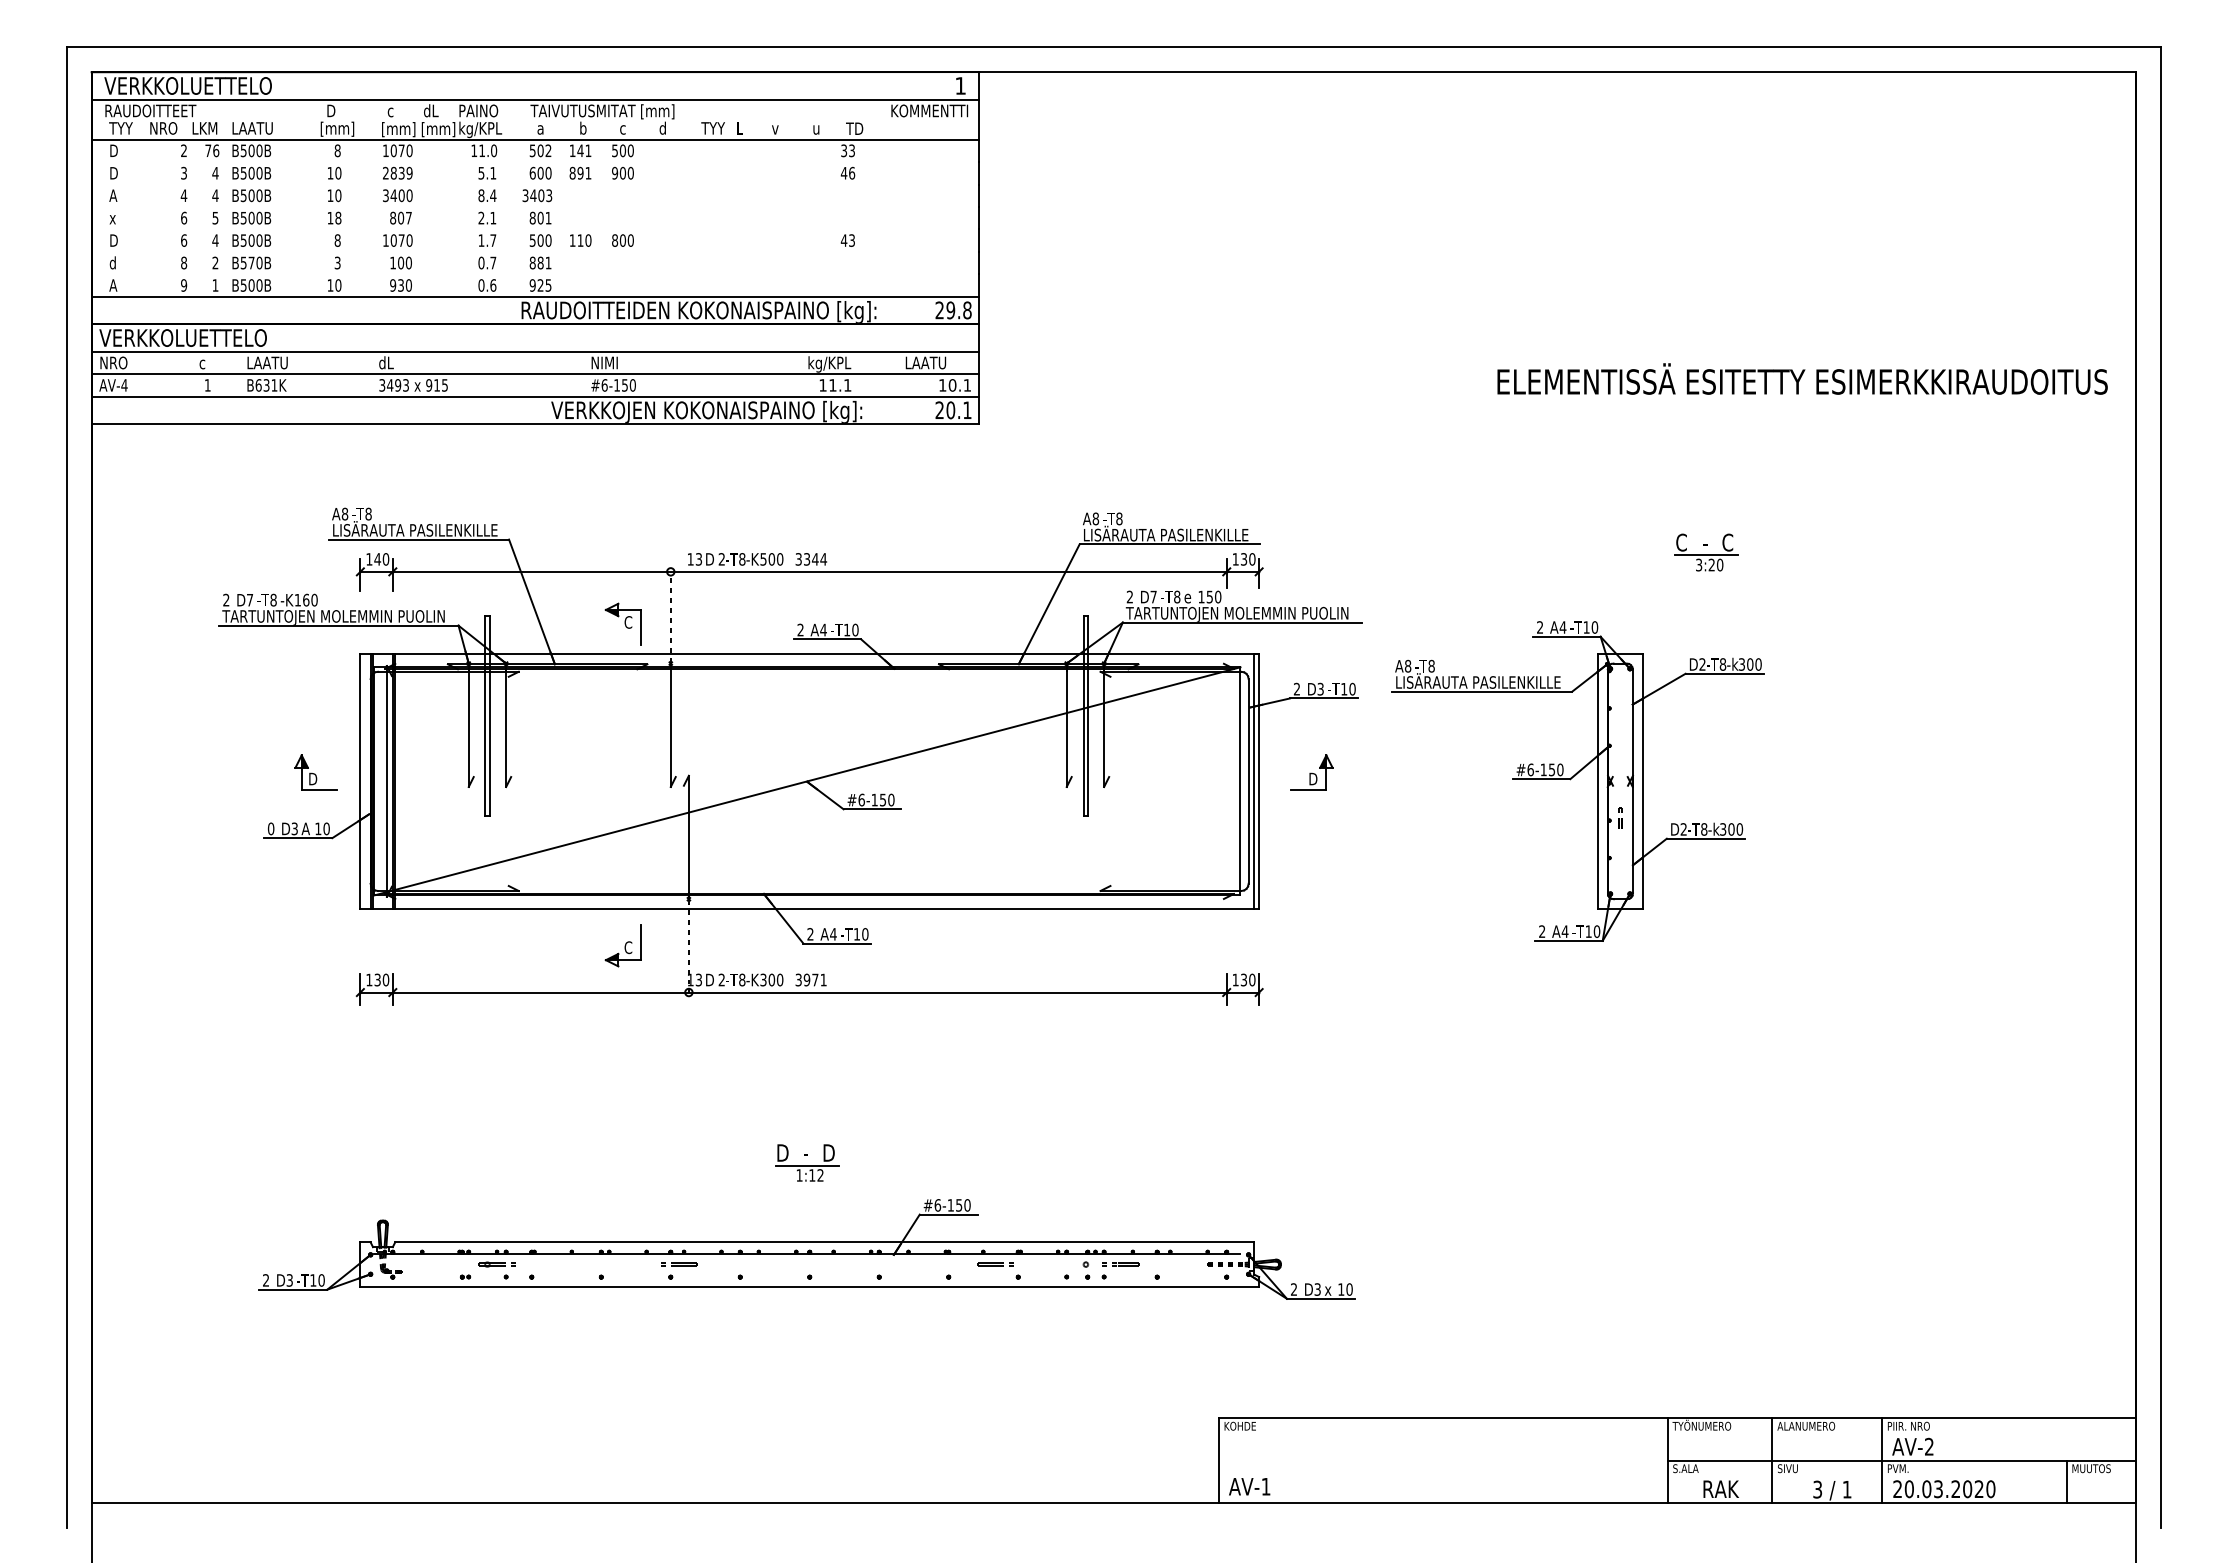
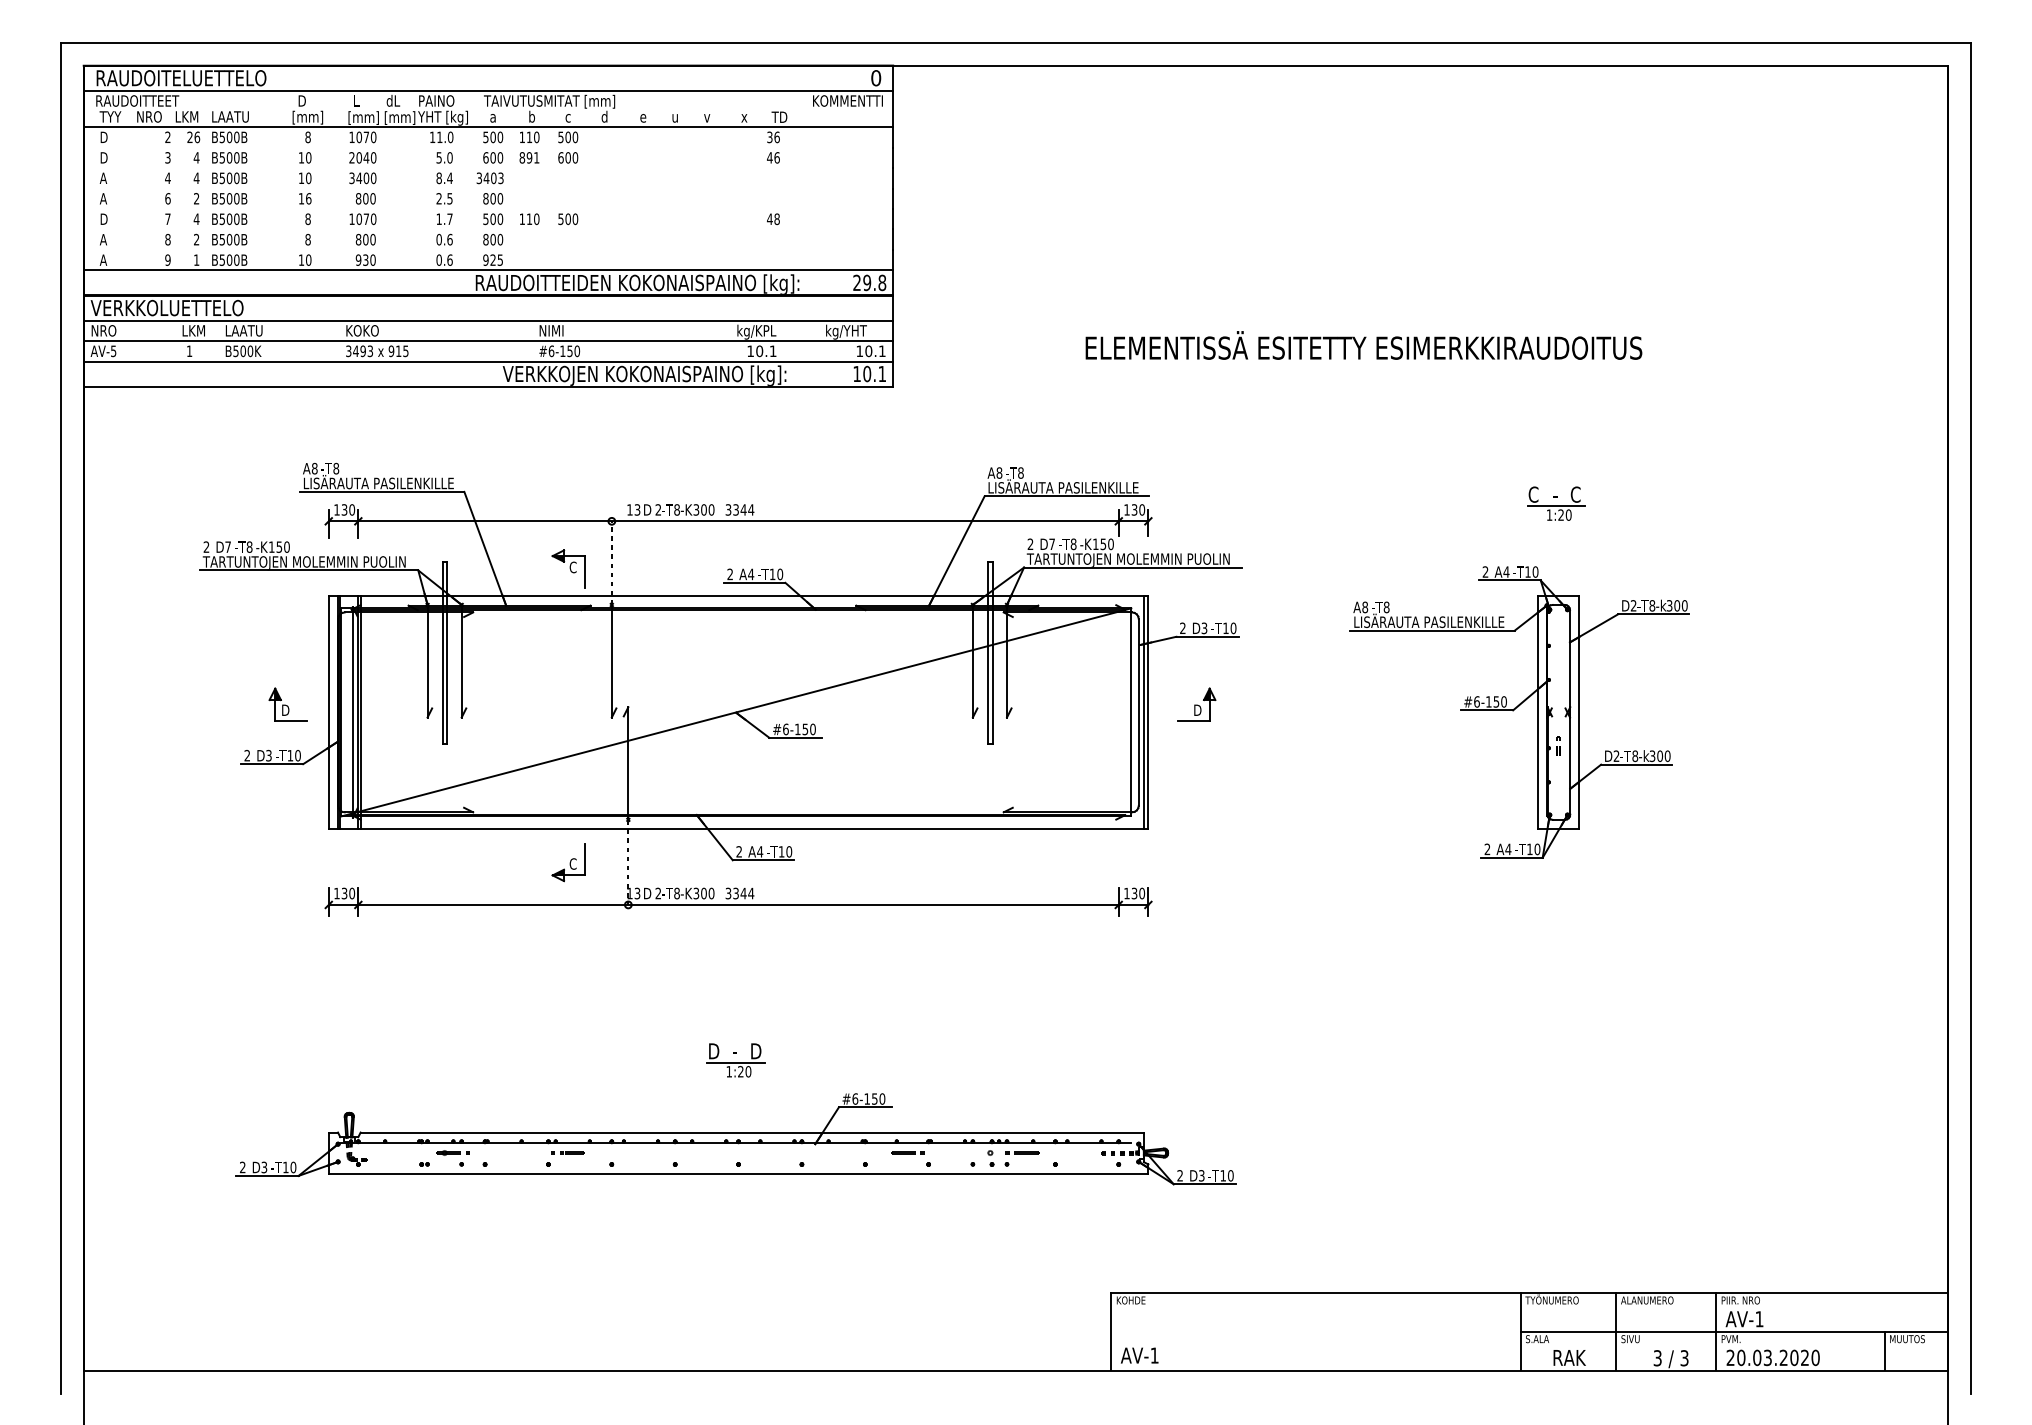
text: (197, 86) -> (180, 78), VERKKOLUETTELO -> RAUDOITELUETTELO
text: (961, 86) -> (876, 78), 1 -> 0
text: (390, 110) -> (356, 100), c -> L
text: (713, 127) -> (650, 116), TYY -> e
text: (739, 127) -> (674, 116), L -> u
text: (485, 129) -> (442, 117), kg/KPL -> YHT [kg]
text: (816, 130) -> (744, 118), u -> x
text: (207, 149) -> (189, 136), 76 -> 26
text: (548, 150) -> (500, 137), 502 -> 500
text: (583, 150) -> (532, 137), 141 -> 110
text: (851, 150) -> (776, 137), 33 -> 36
text: (401, 172) -> (366, 157), 2839 -> 2040
text: (492, 172) -> (449, 157), 5.1 -> 5.0
text: (614, 172) -> (560, 157), 900 -> 600
text: (113, 217) -> (103, 198), x -> A
text: (215, 217) -> (196, 198), 5 -> 2
text: (338, 217) -> (308, 198), 18 -> 16
text: (408, 217) -> (372, 198), 807 -> 800
text: (492, 217) -> (449, 198), 2.1 -> 2.5
text: (548, 217) -> (500, 198), 801 -> 800
text: (614, 239) -> (560, 218), 800 -> 500
text: (851, 239) -> (776, 218), 43 -> 48
text: (183, 240) -> (167, 219), 6 -> 7
text: (112, 262) -> (102, 239), d -> A
text: (251, 262) -> (229, 239), B570B -> B500B
text: (337, 262) -> (307, 239), 3 -> 8
text: (392, 262) -> (358, 239), 100 -> 800
text: (492, 262) -> (449, 239), 0.7 -> 0.6
text: (544, 262) -> (496, 239), 881 -> 800
text: (212, 362) -> (193, 330), c -> LKM
text: (396, 362) -> (361, 330), dL -> KOKO
text: (928, 363) -> (846, 331), LAATU -> kg/YHT
text: (1802, 379) -> (1363, 345), moved
text: (124, 385) -> (113, 351), AV-4 -> AV-5
text: (266, 385) -> (243, 351), B631K -> B500K
text: (832, 385) -> (759, 351), 11.1 -> 10.1
text: (939, 409) -> (856, 373), 20.1 -> 10.1
text: (377, 558) -> (344, 509), 140 -> 130
text: (763, 558) -> (696, 509), 500 -> 300
text: (1699, 564) -> (1549, 514), 3:20 -> 1:20
text: (1190, 597) -> (1085, 544), e -> -K
text: (306, 599) -> (279, 546), 160 -> 150
part: (1577, 781) -> (1519, 712), moved
text: (271, 828) -> (247, 755), 0 -> 2
text: (307, 828) -> (280, 755), A -> -T
text: (815, 979) -> (743, 893), 3971 -> 3344
text: (816, 1175) -> (744, 1071), 1:12 -> 1:20
line: (679, 1264) -> (567, 1152), moved
text: (1330, 1289) -> (1213, 1175), x -> -T
text: (1929, 1446) -> (1759, 1318), AV-2 -> AV-1
text: (1847, 1489) -> (1684, 1358), 1 -> 3

